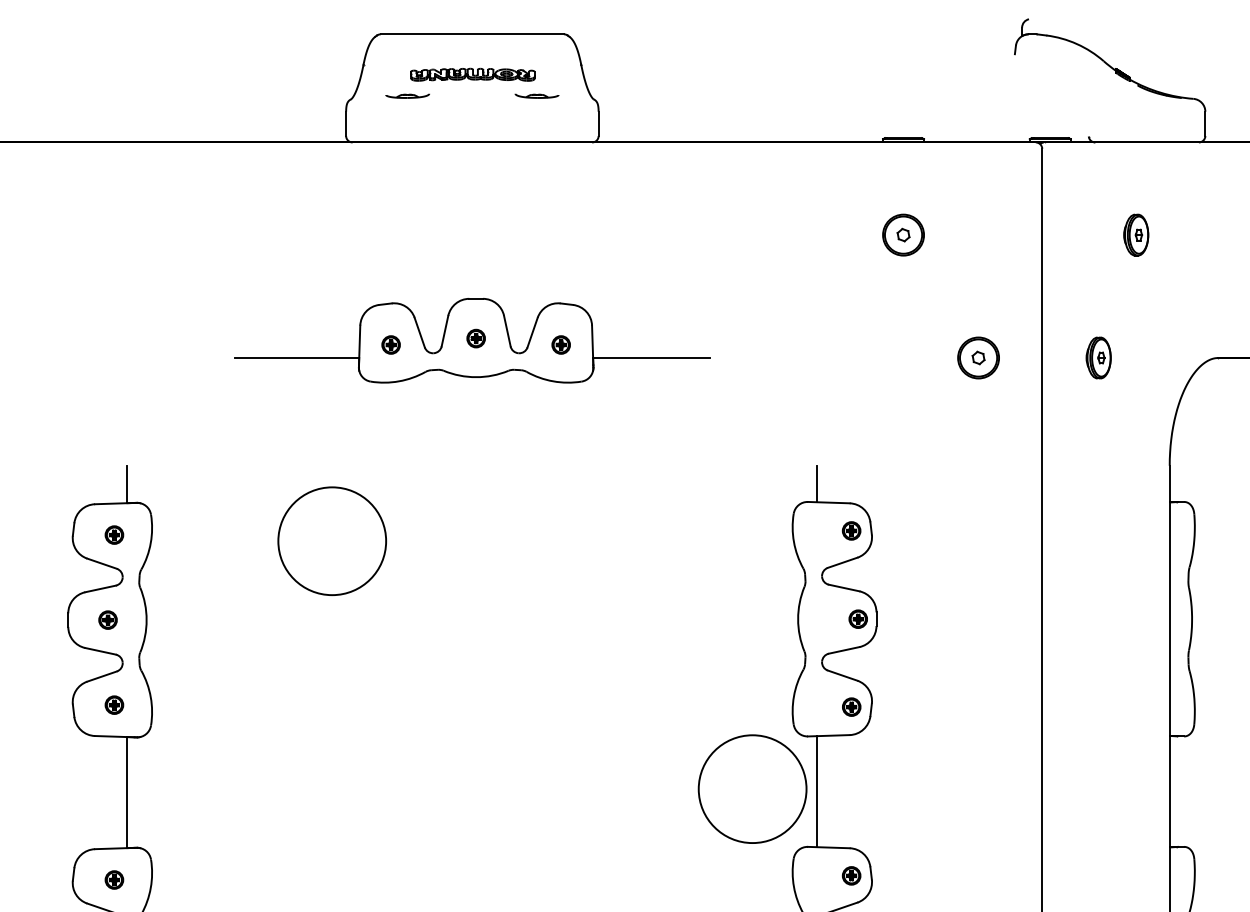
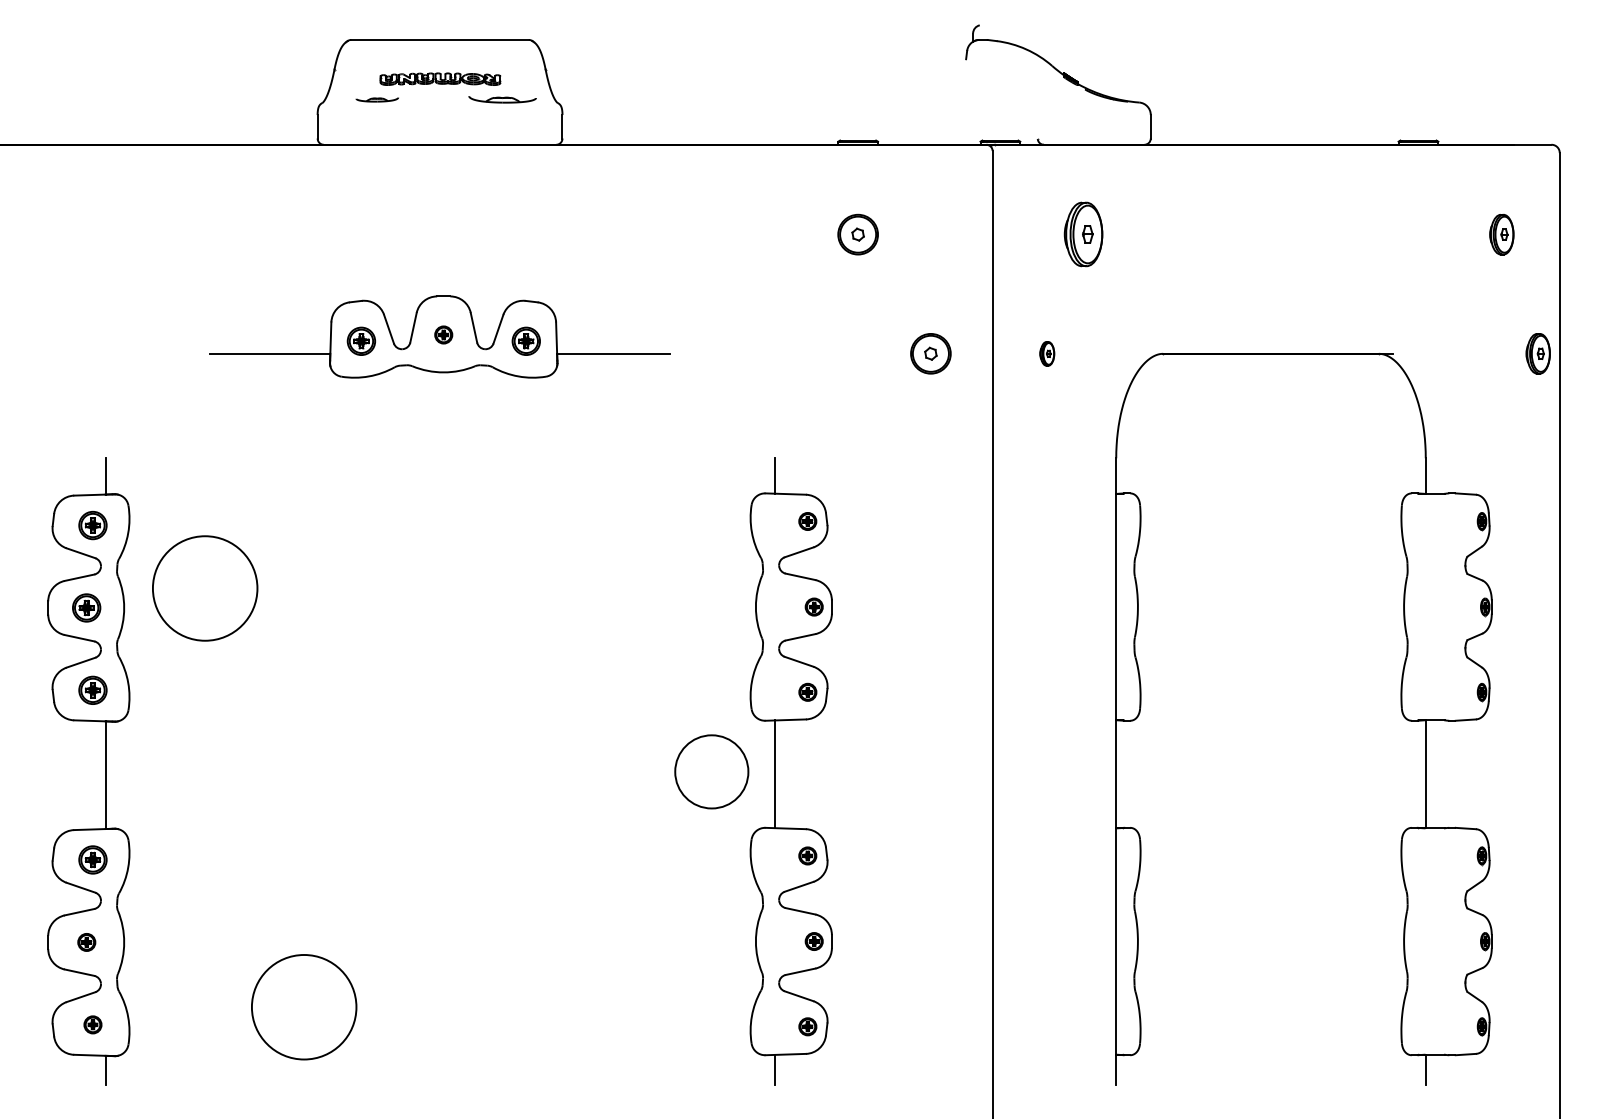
part: (536, 95) -> (502, 99), size x1.6
part: (1135, 234) -> (1083, 234), size x1.6
part: (390, 344) -> (360, 340), size x1.6
part: (560, 344) -> (525, 340), size x1.6
part: (1097, 357) -> (1046, 353), size x0.6
part: (113, 535) -> (92, 525), size x1.6
circle: (332, 541) -> (205, 588), moved
part: (107, 619) -> (86, 607), size x1.6
part: (113, 705) -> (92, 690), size x1.6
circle: (752, 788) -> (711, 771), size x0.7
part: (113, 879) -> (92, 859), size x1.6

